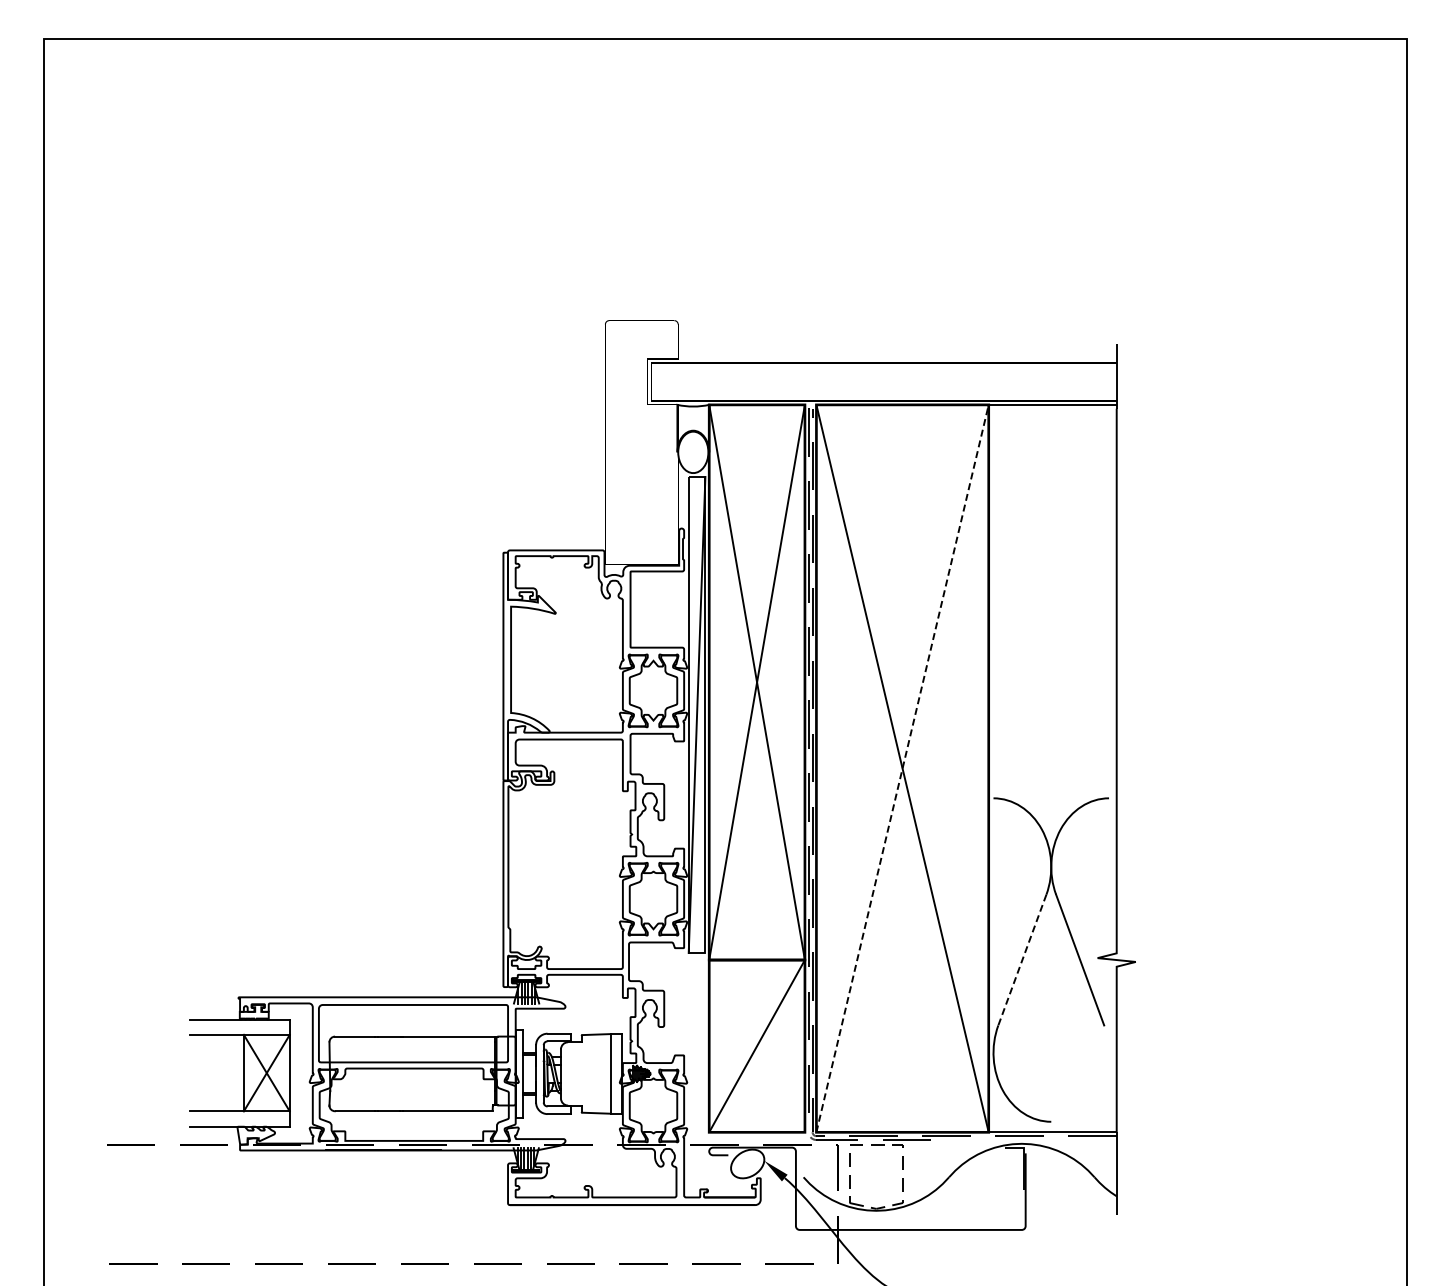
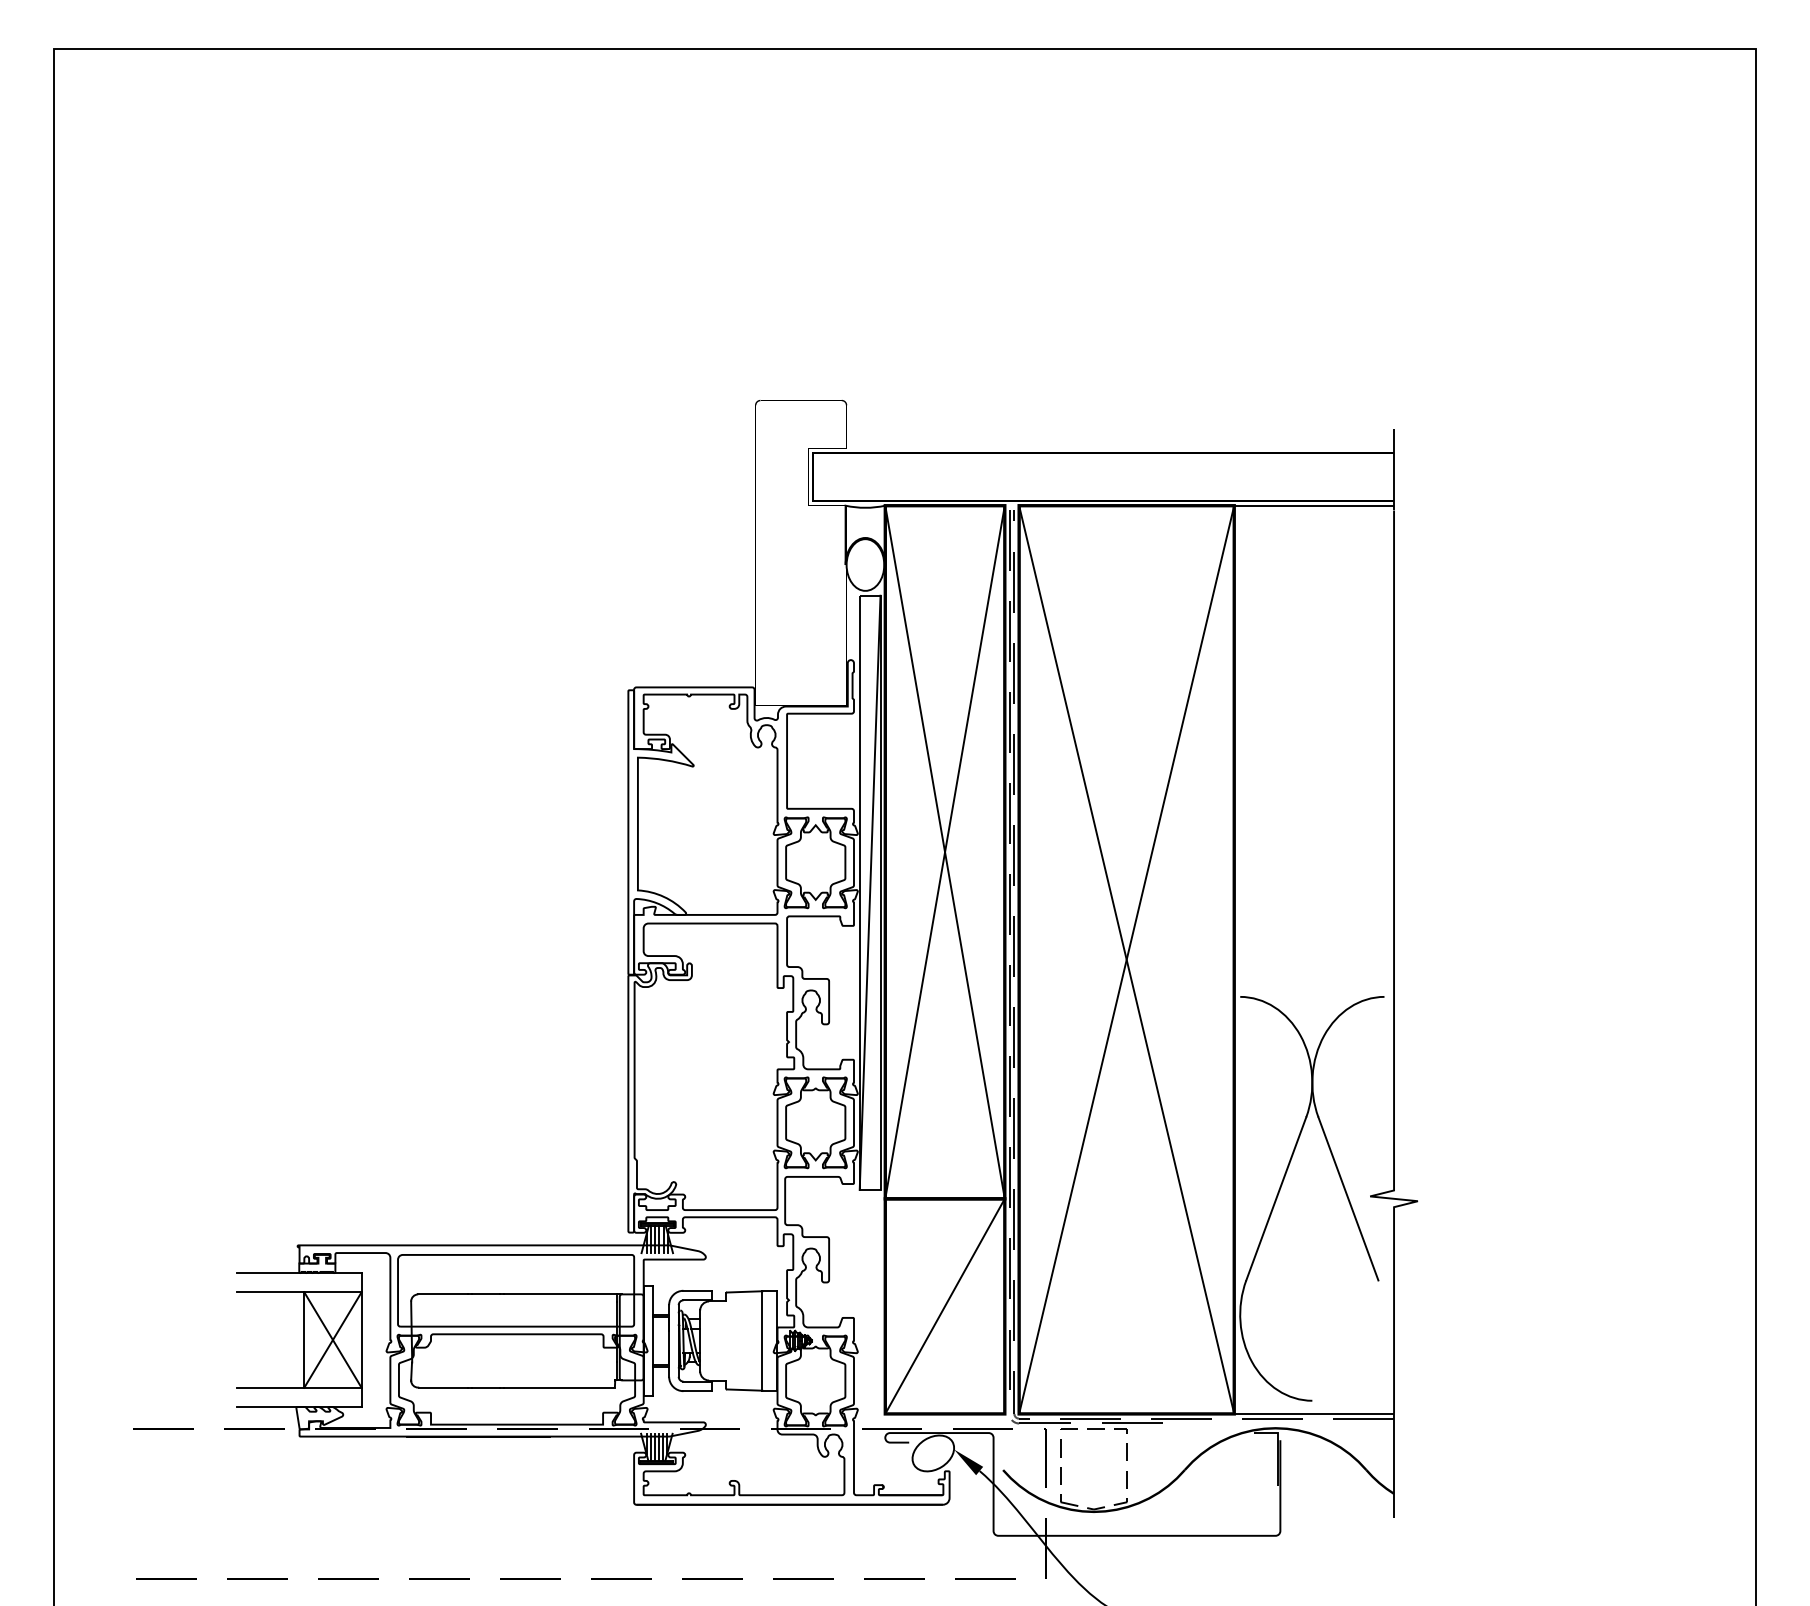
line: (902, 768) -> (1126, 959), dashed -> solid
line: (1022, 960) -> (1276, 1199), dashed -> solid

